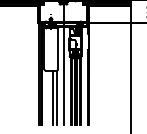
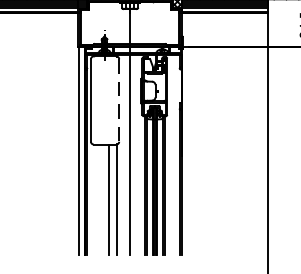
line: (58, 49) -> (119, 101), solid -> dashed

